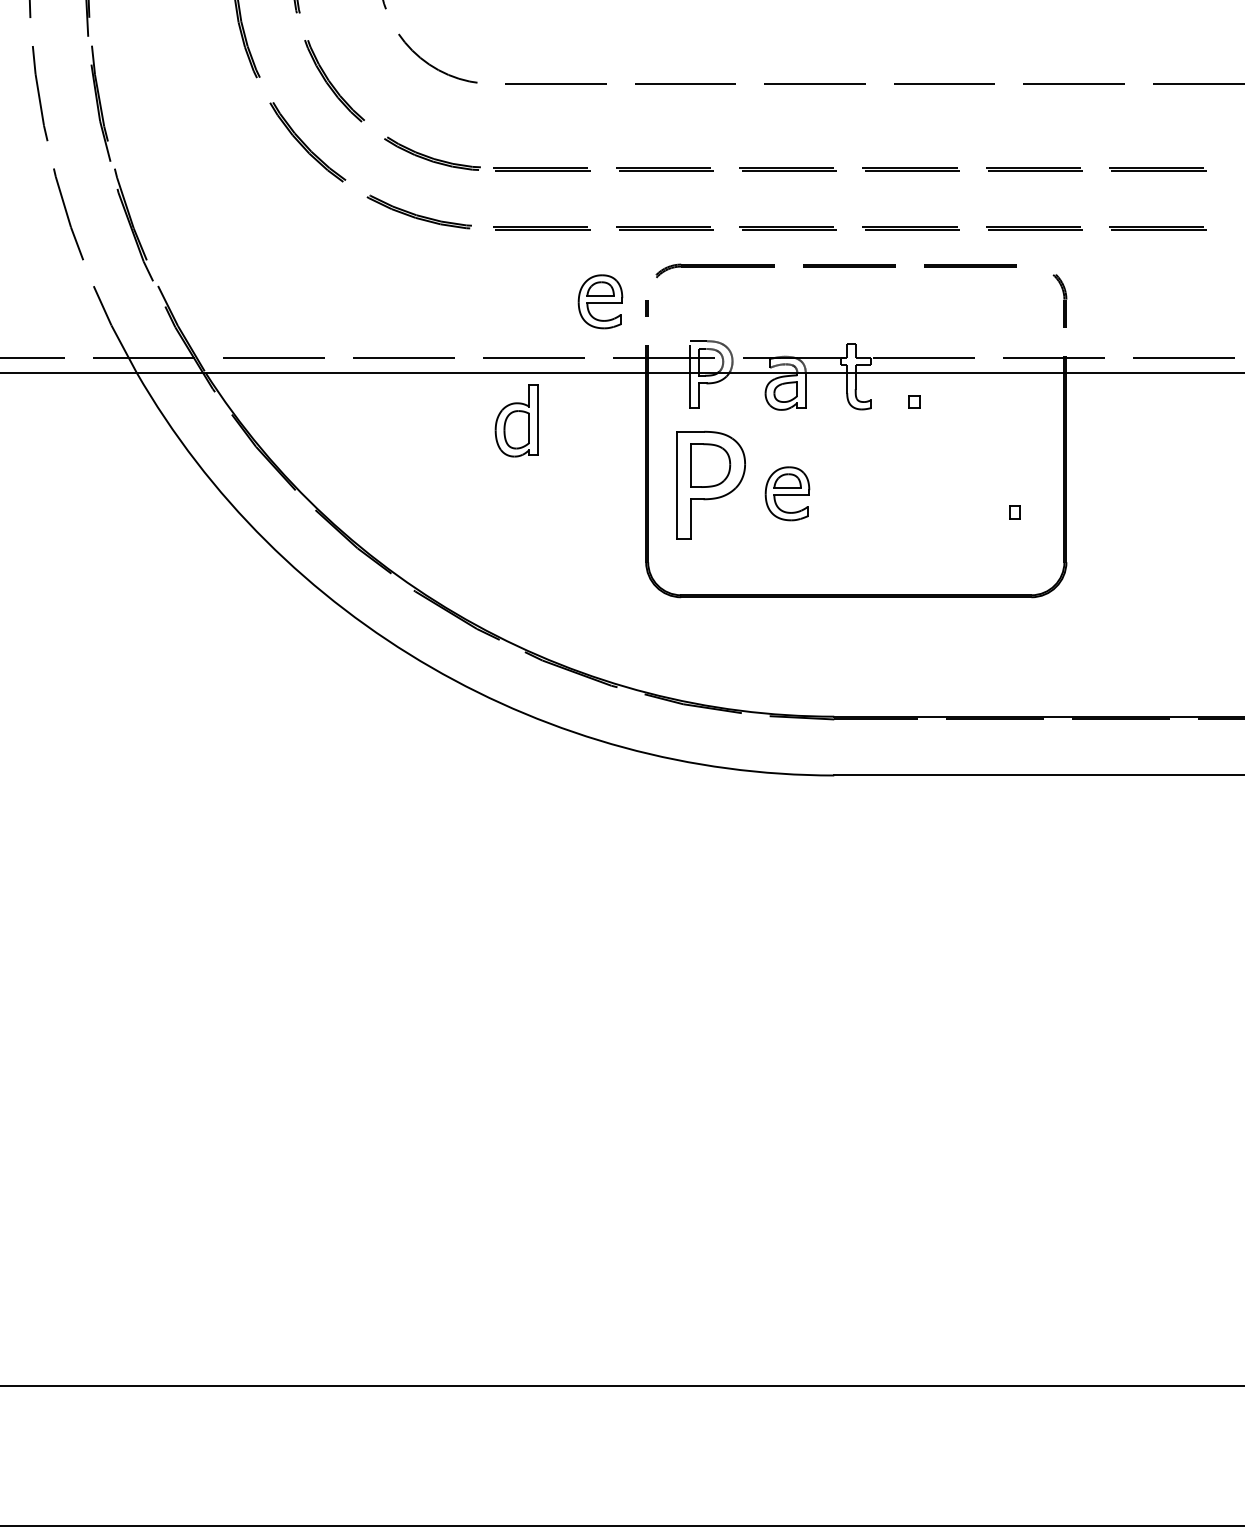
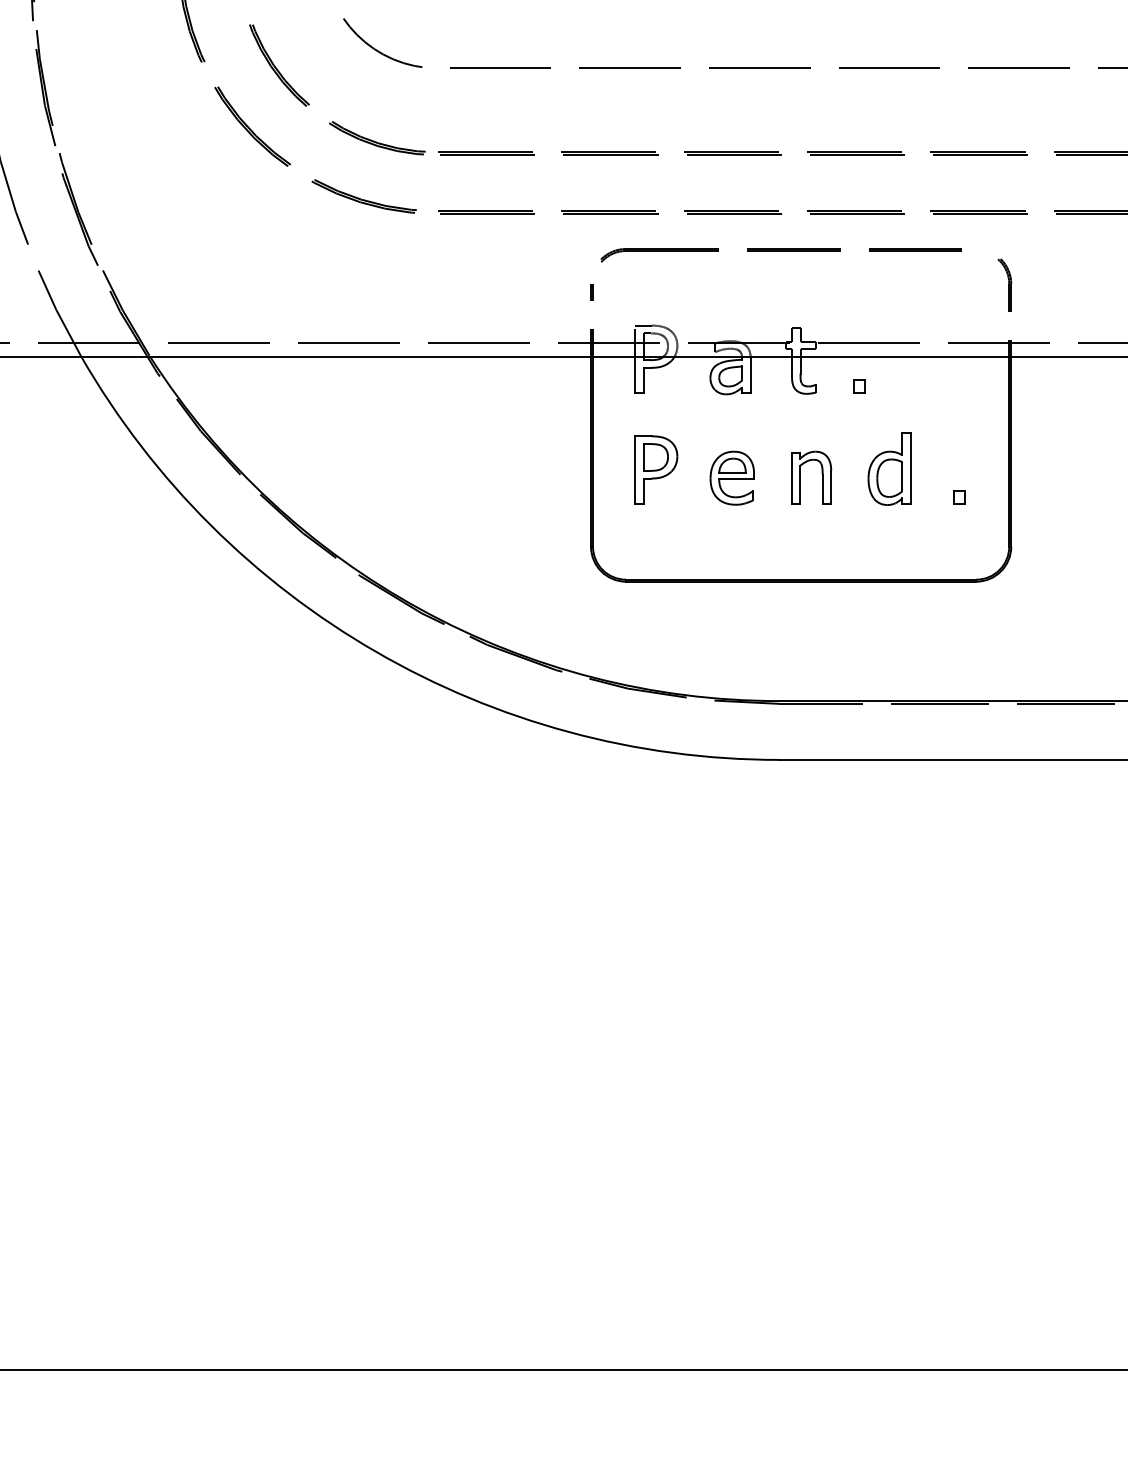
part: (600, 301) -> (545, 285), removed
part: (516, 420) -> (889, 468), moved
part: (711, 485) -> (656, 469), size x0.62
part: (855, 492) -> (800, 476), added

